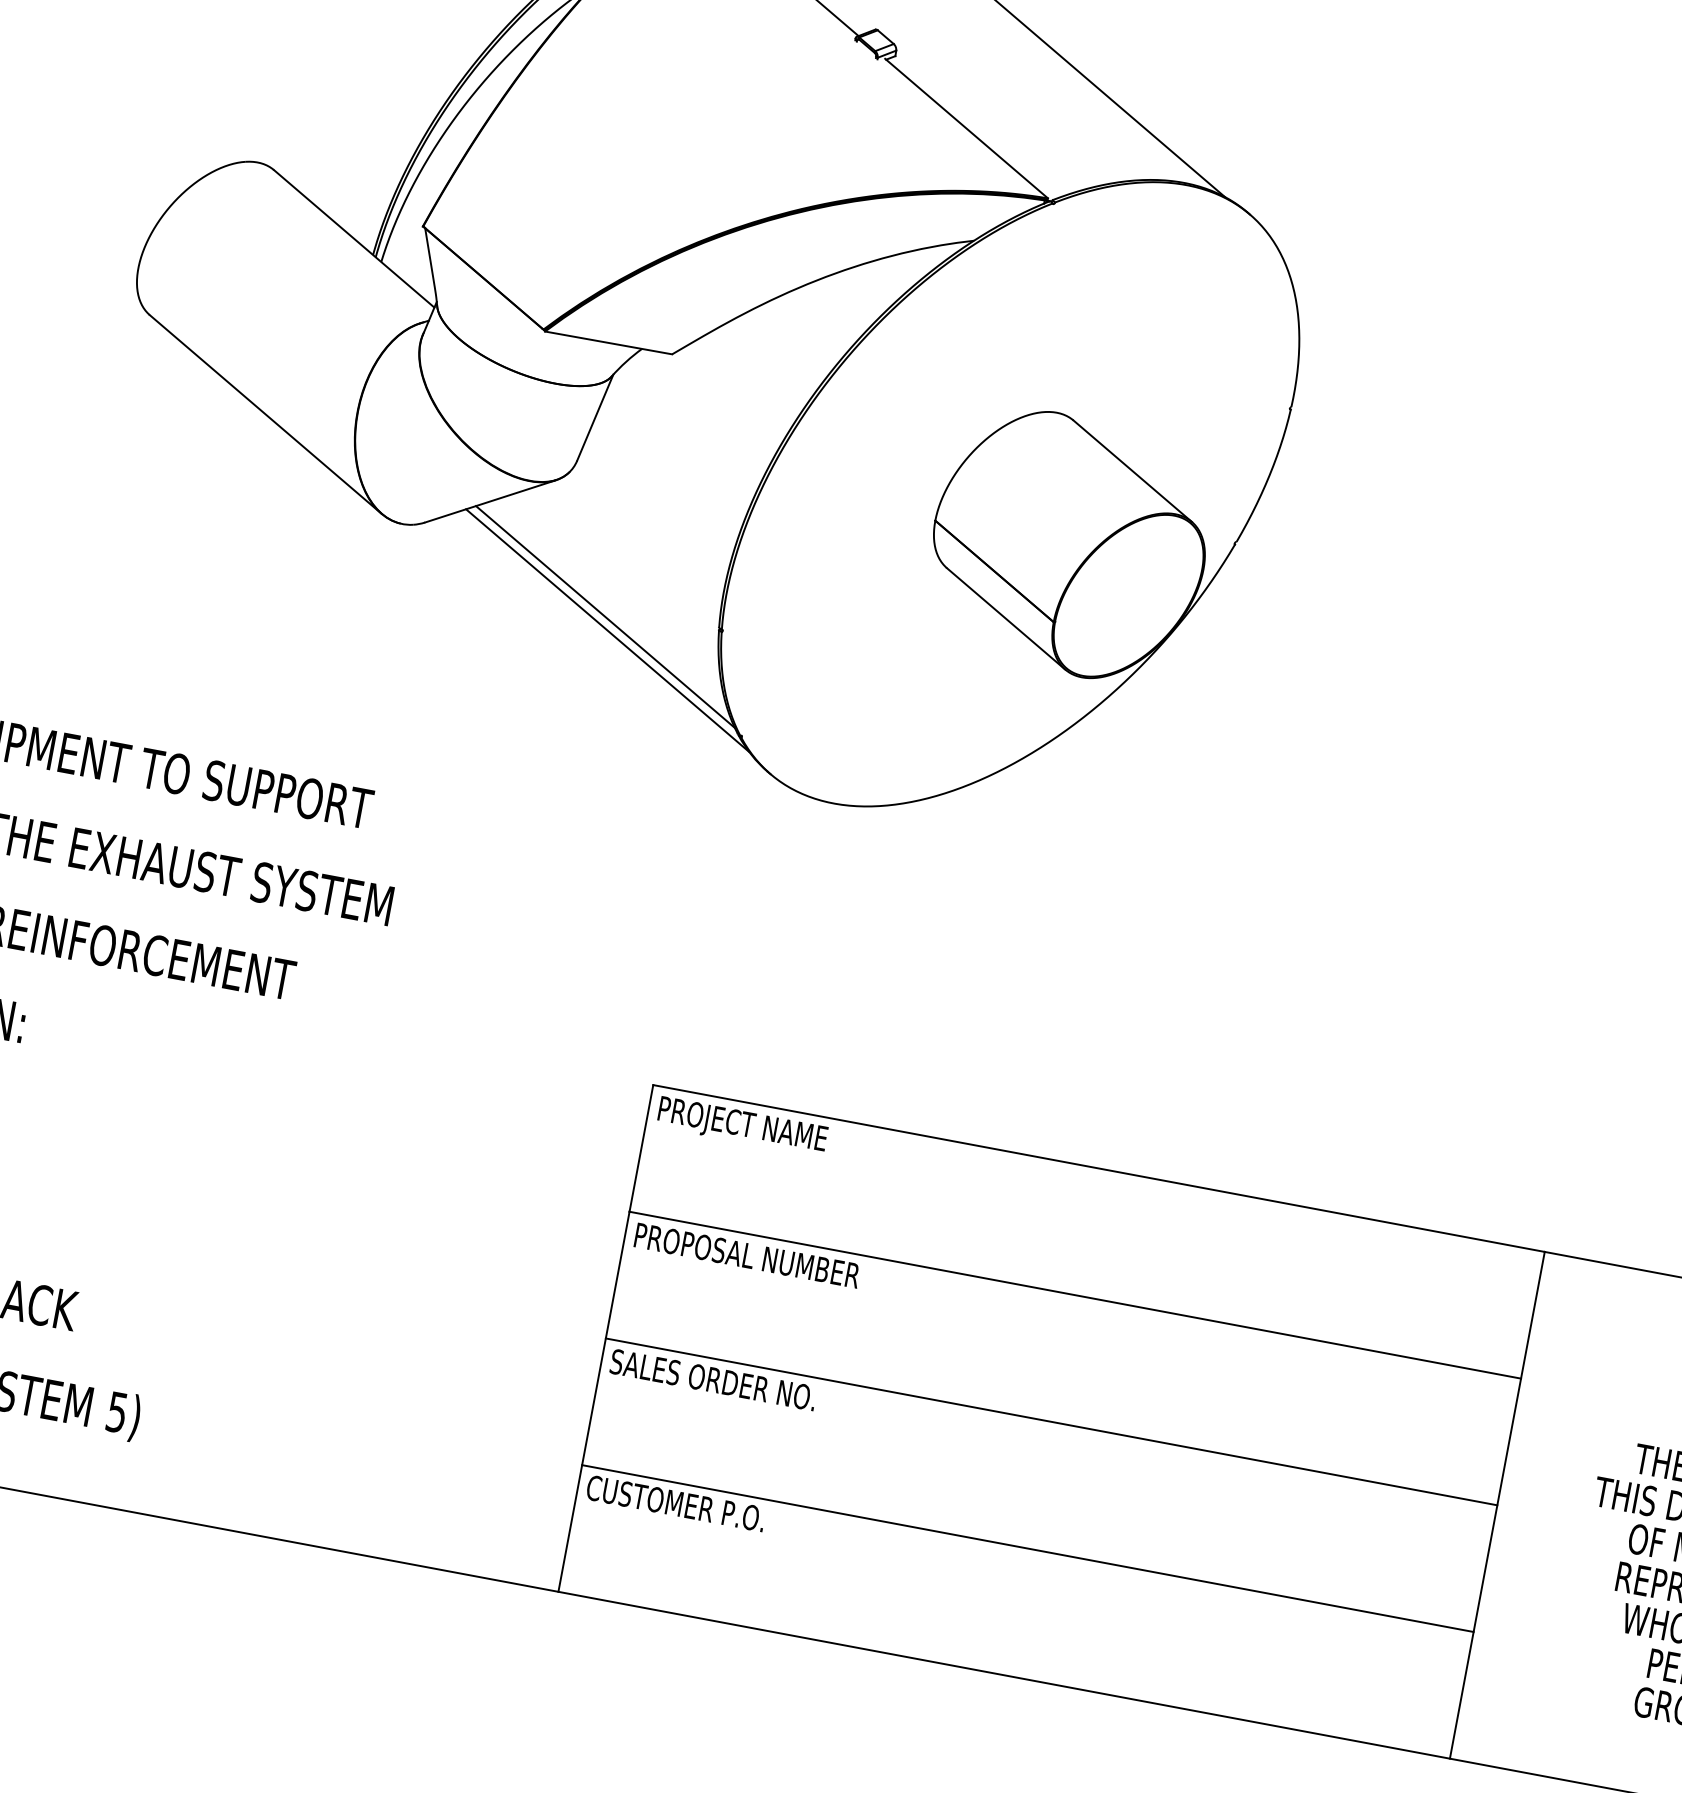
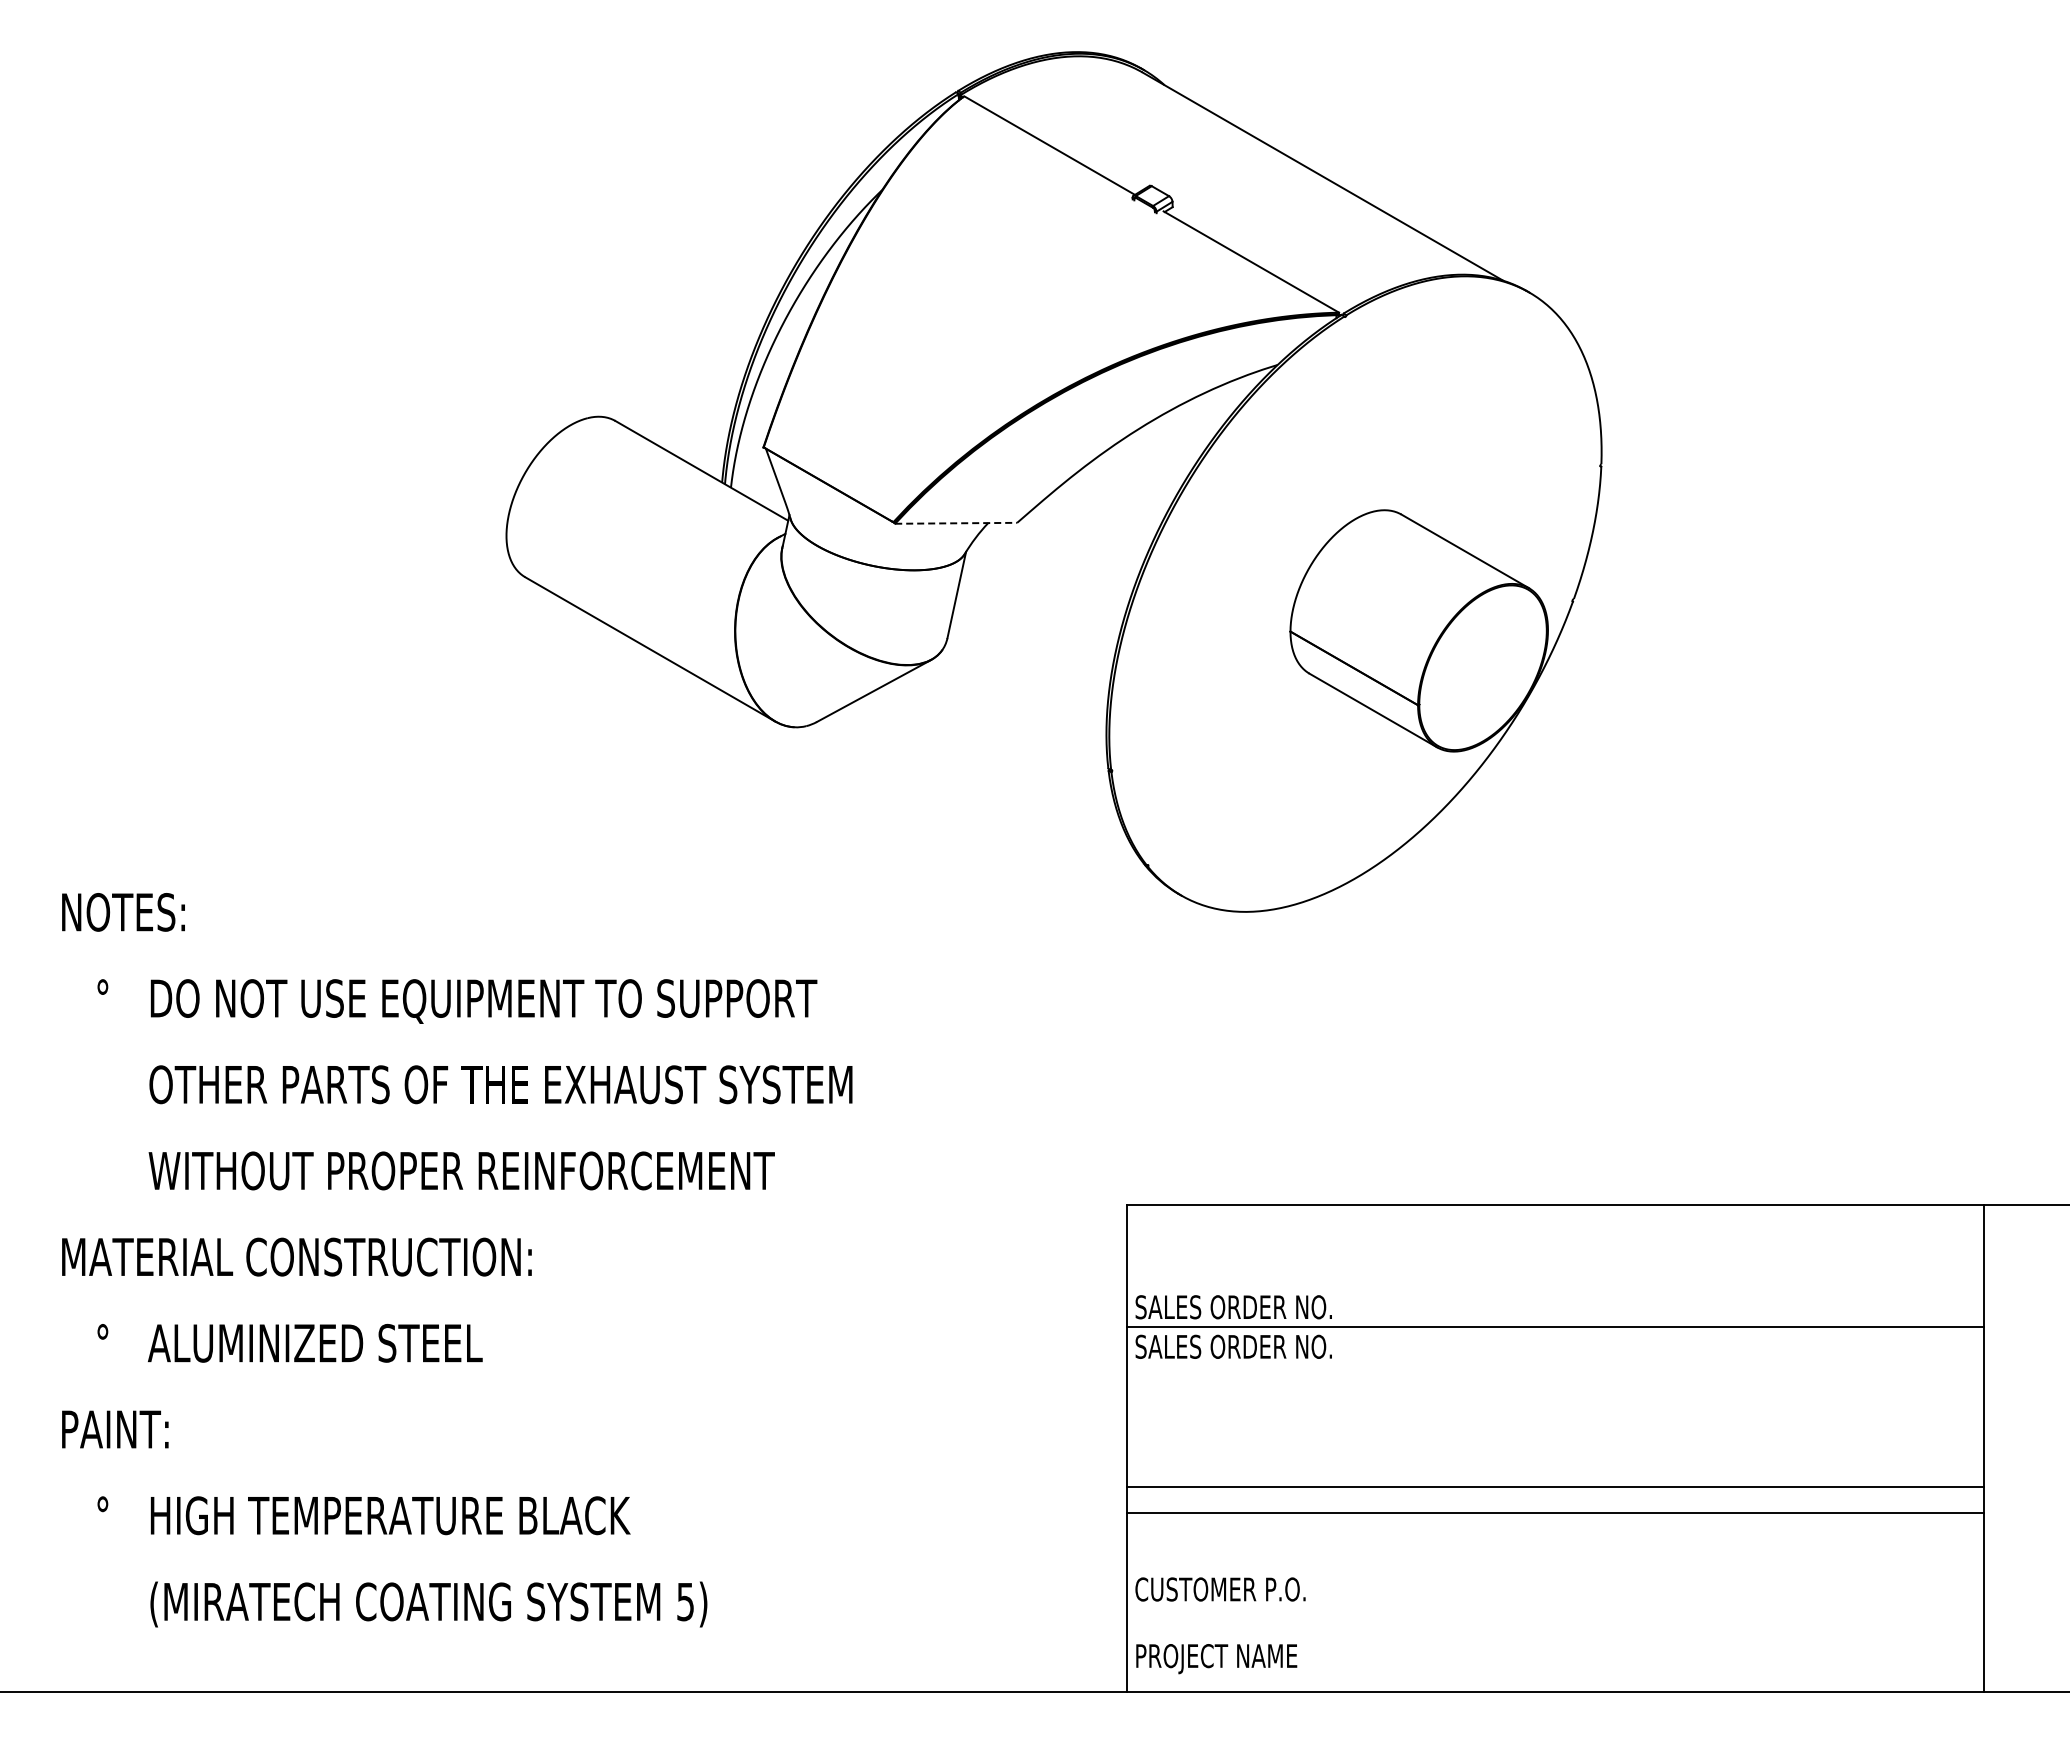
line: (608, 343) -> (956, 523), solid -> dashed
line: (605, 616) -> (1000, 777), removed
line: (606, 630) -> (1004, 790), removed
text: (742, 1127) -> (1216, 1659), moved
text: (747, 1255) -> (1243, 1346), PROPOSAL NUMBER -> SALES ORDER NO.
text: (713, 1380) -> (1233, 1307), moved
line: (1050, 1421) -> (1554, 1513), moved
line: (1027, 1548) -> (1554, 1487), moved

